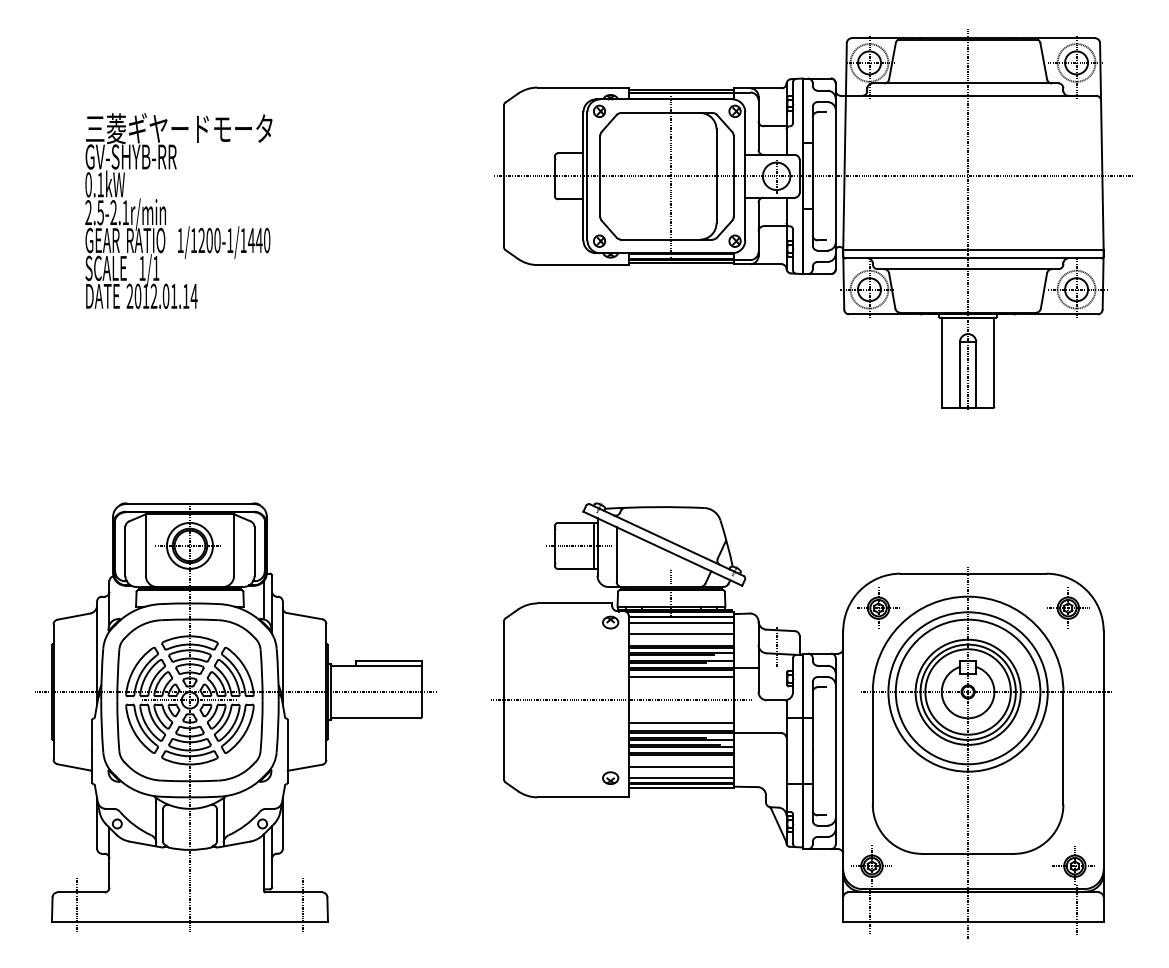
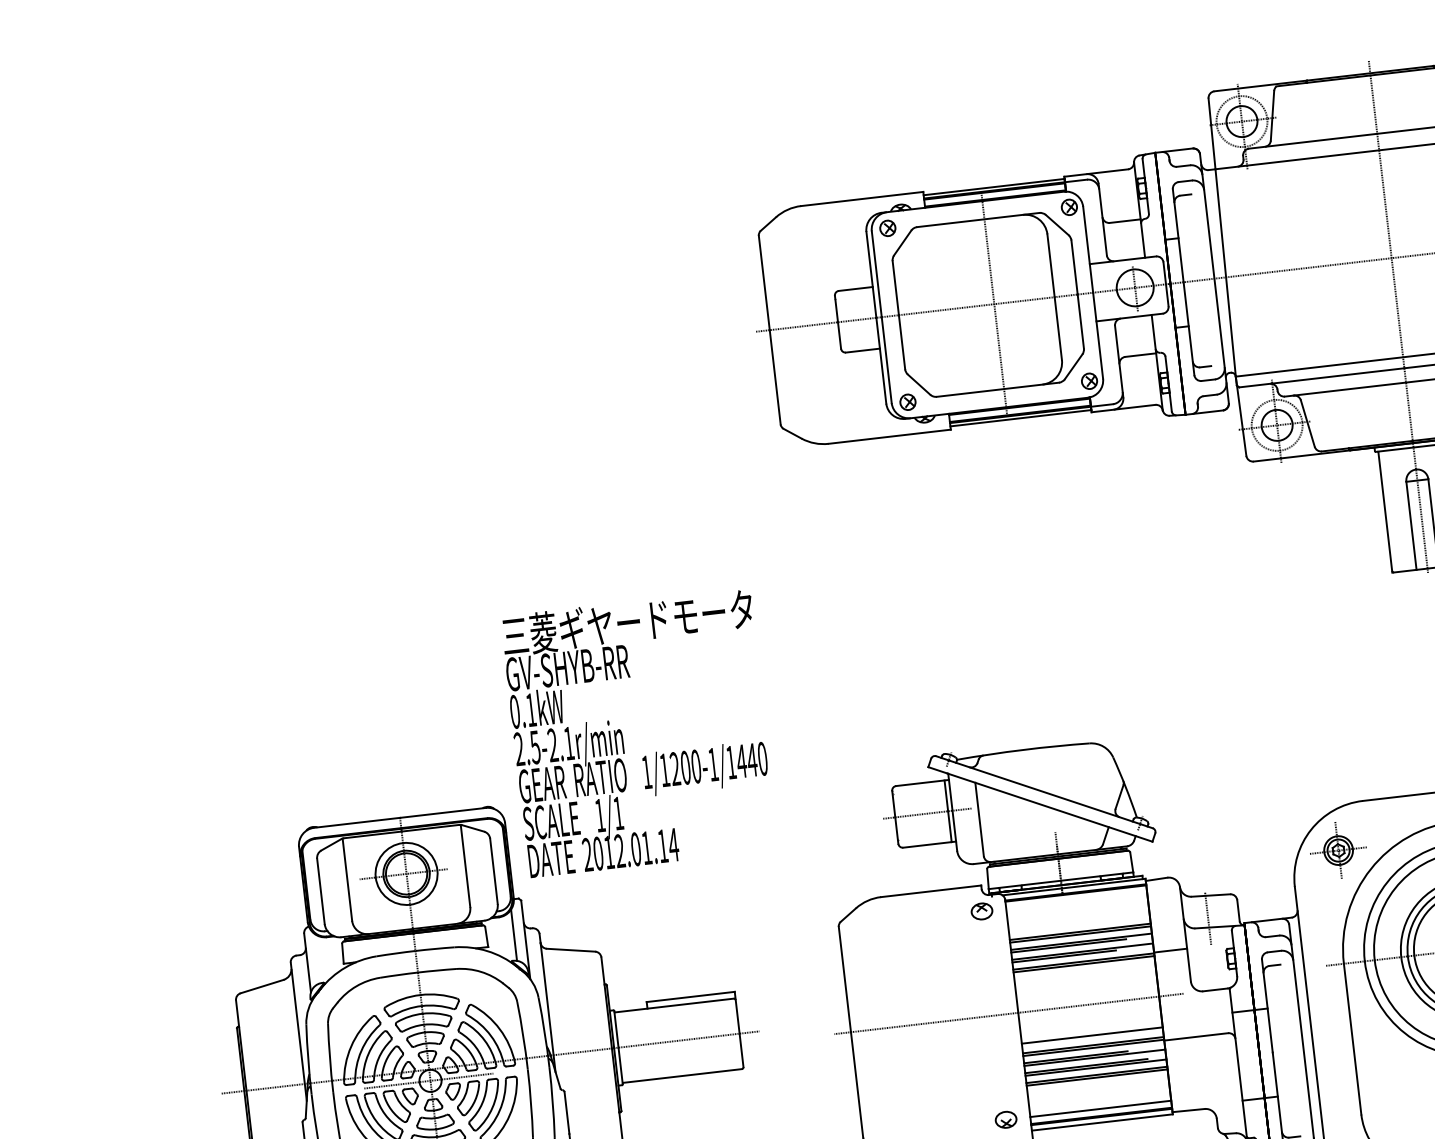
text: (178, 210) -> (639, 732), moved
line: (680, 622) -> (1075, 900), removed
line: (680, 633) -> (1077, 915), removed
line: (680, 677) -> (1084, 974), removed
line: (680, 766) -> (1097, 1093), removed

